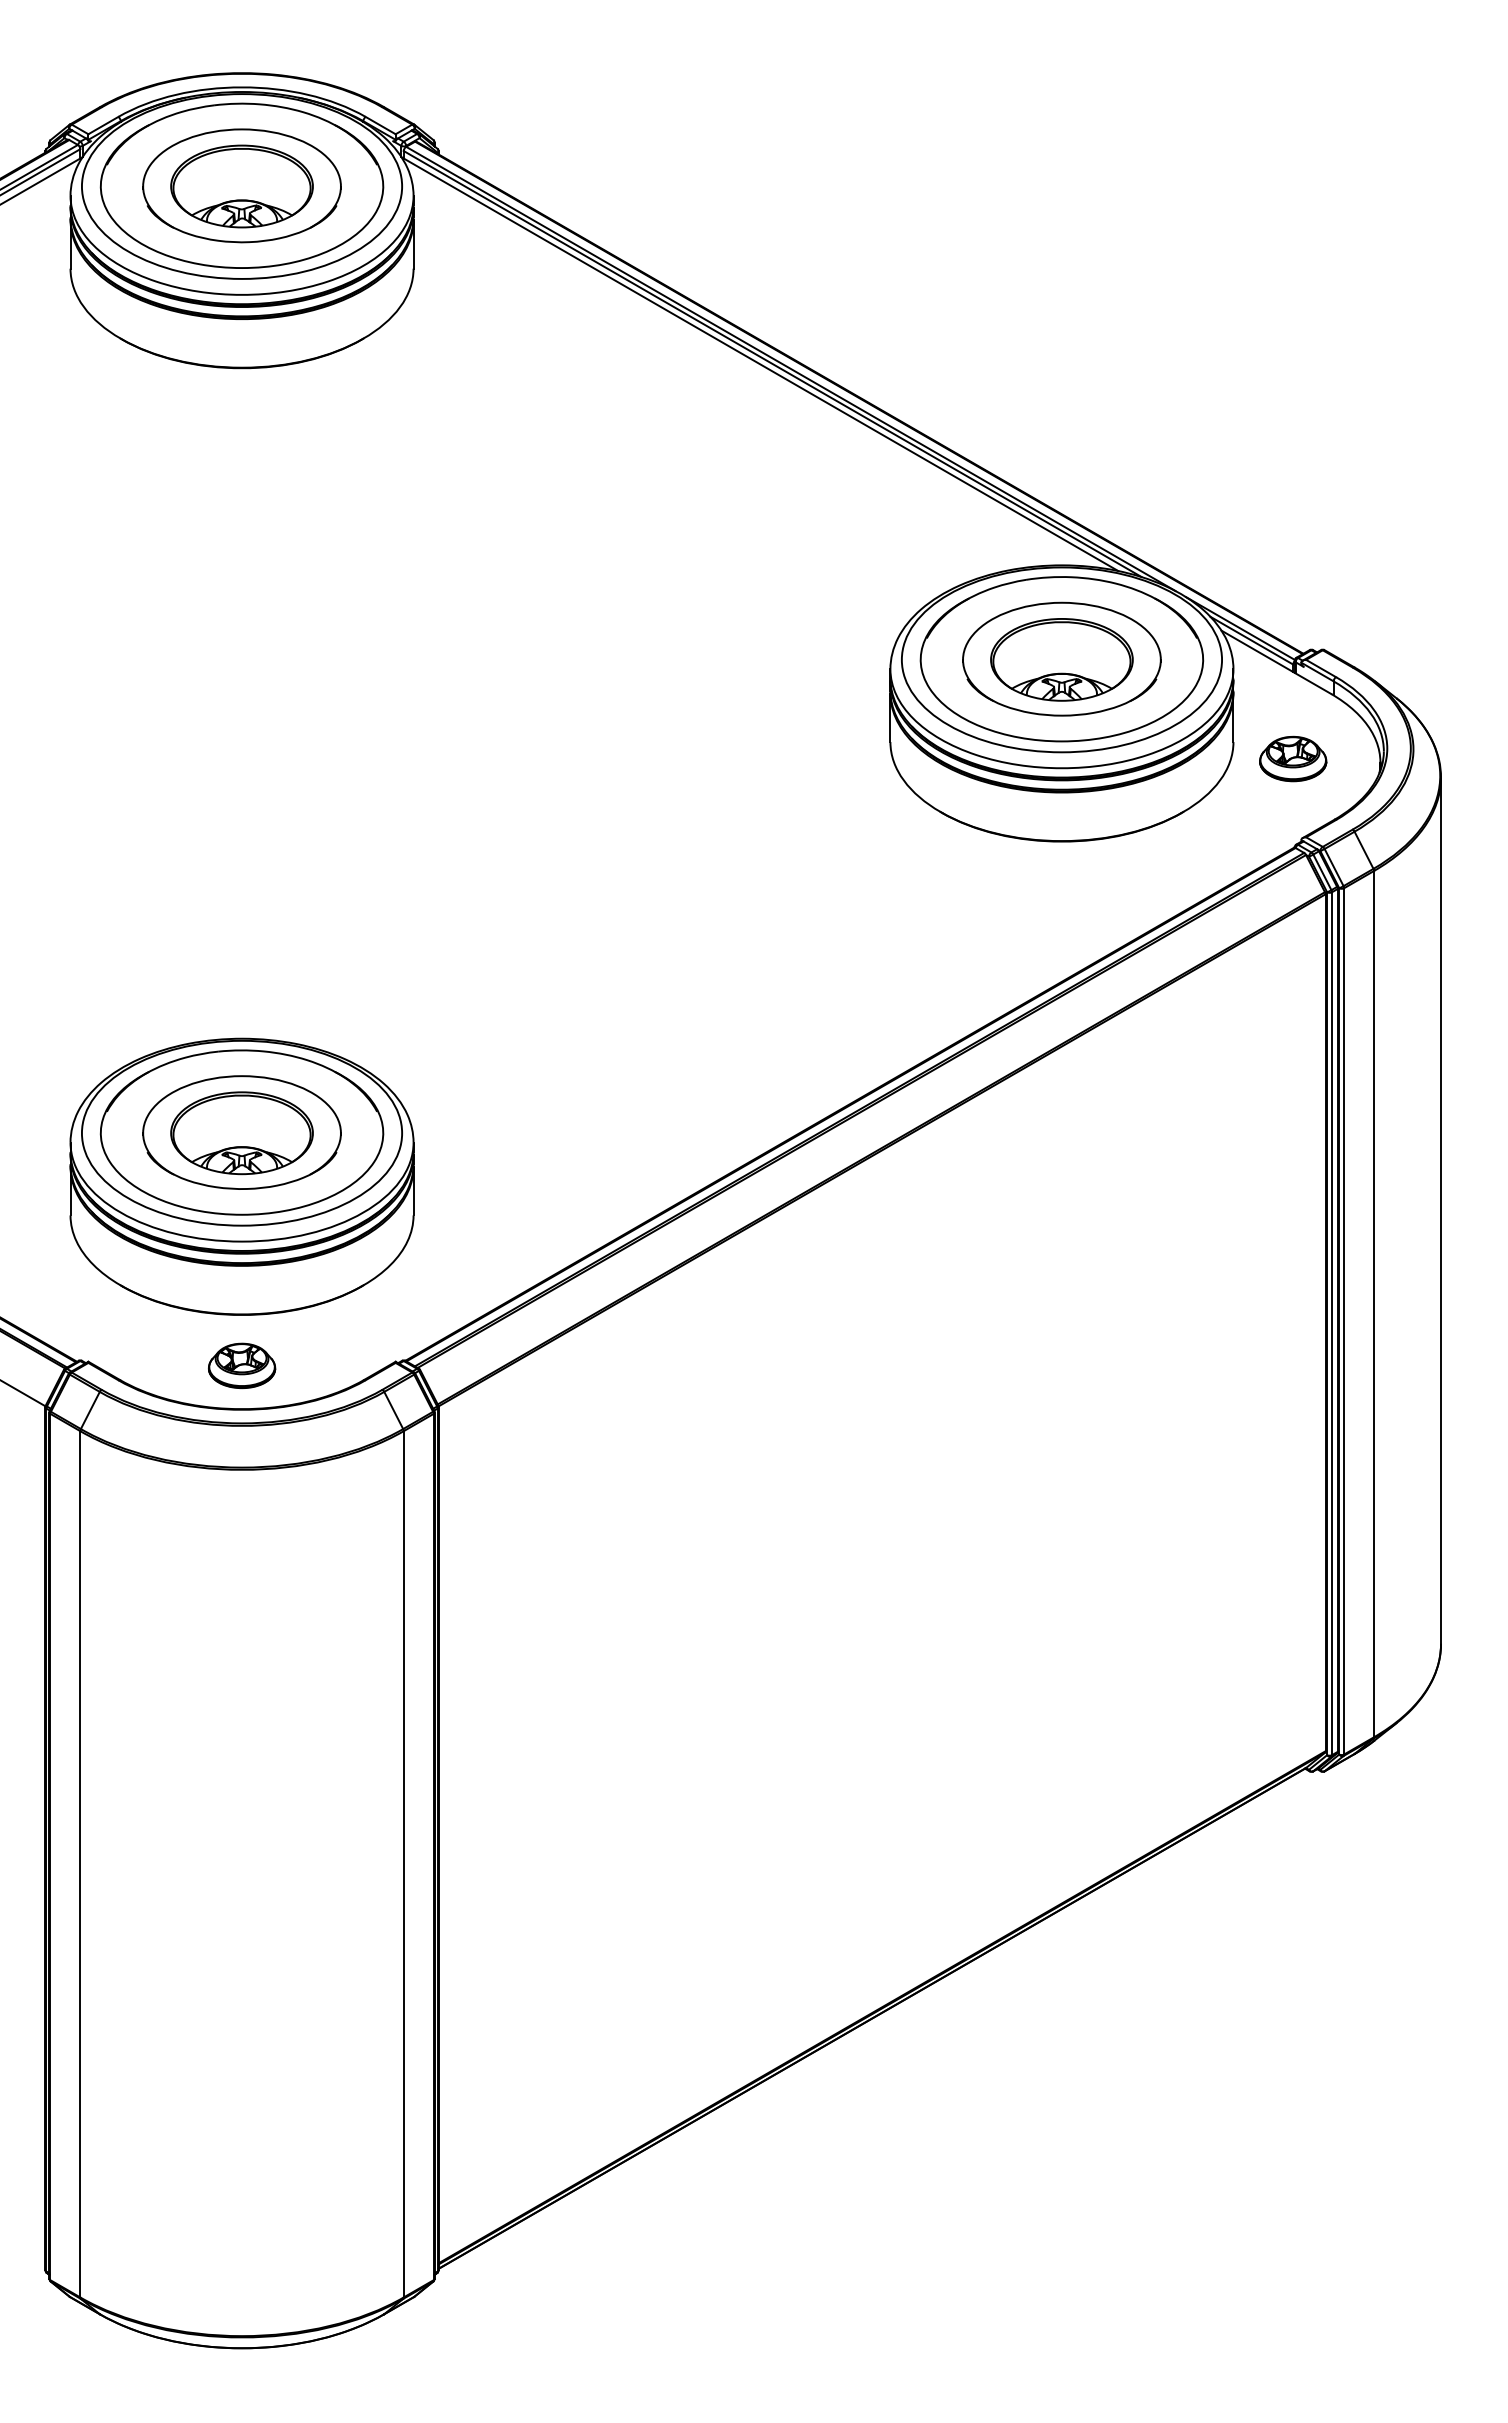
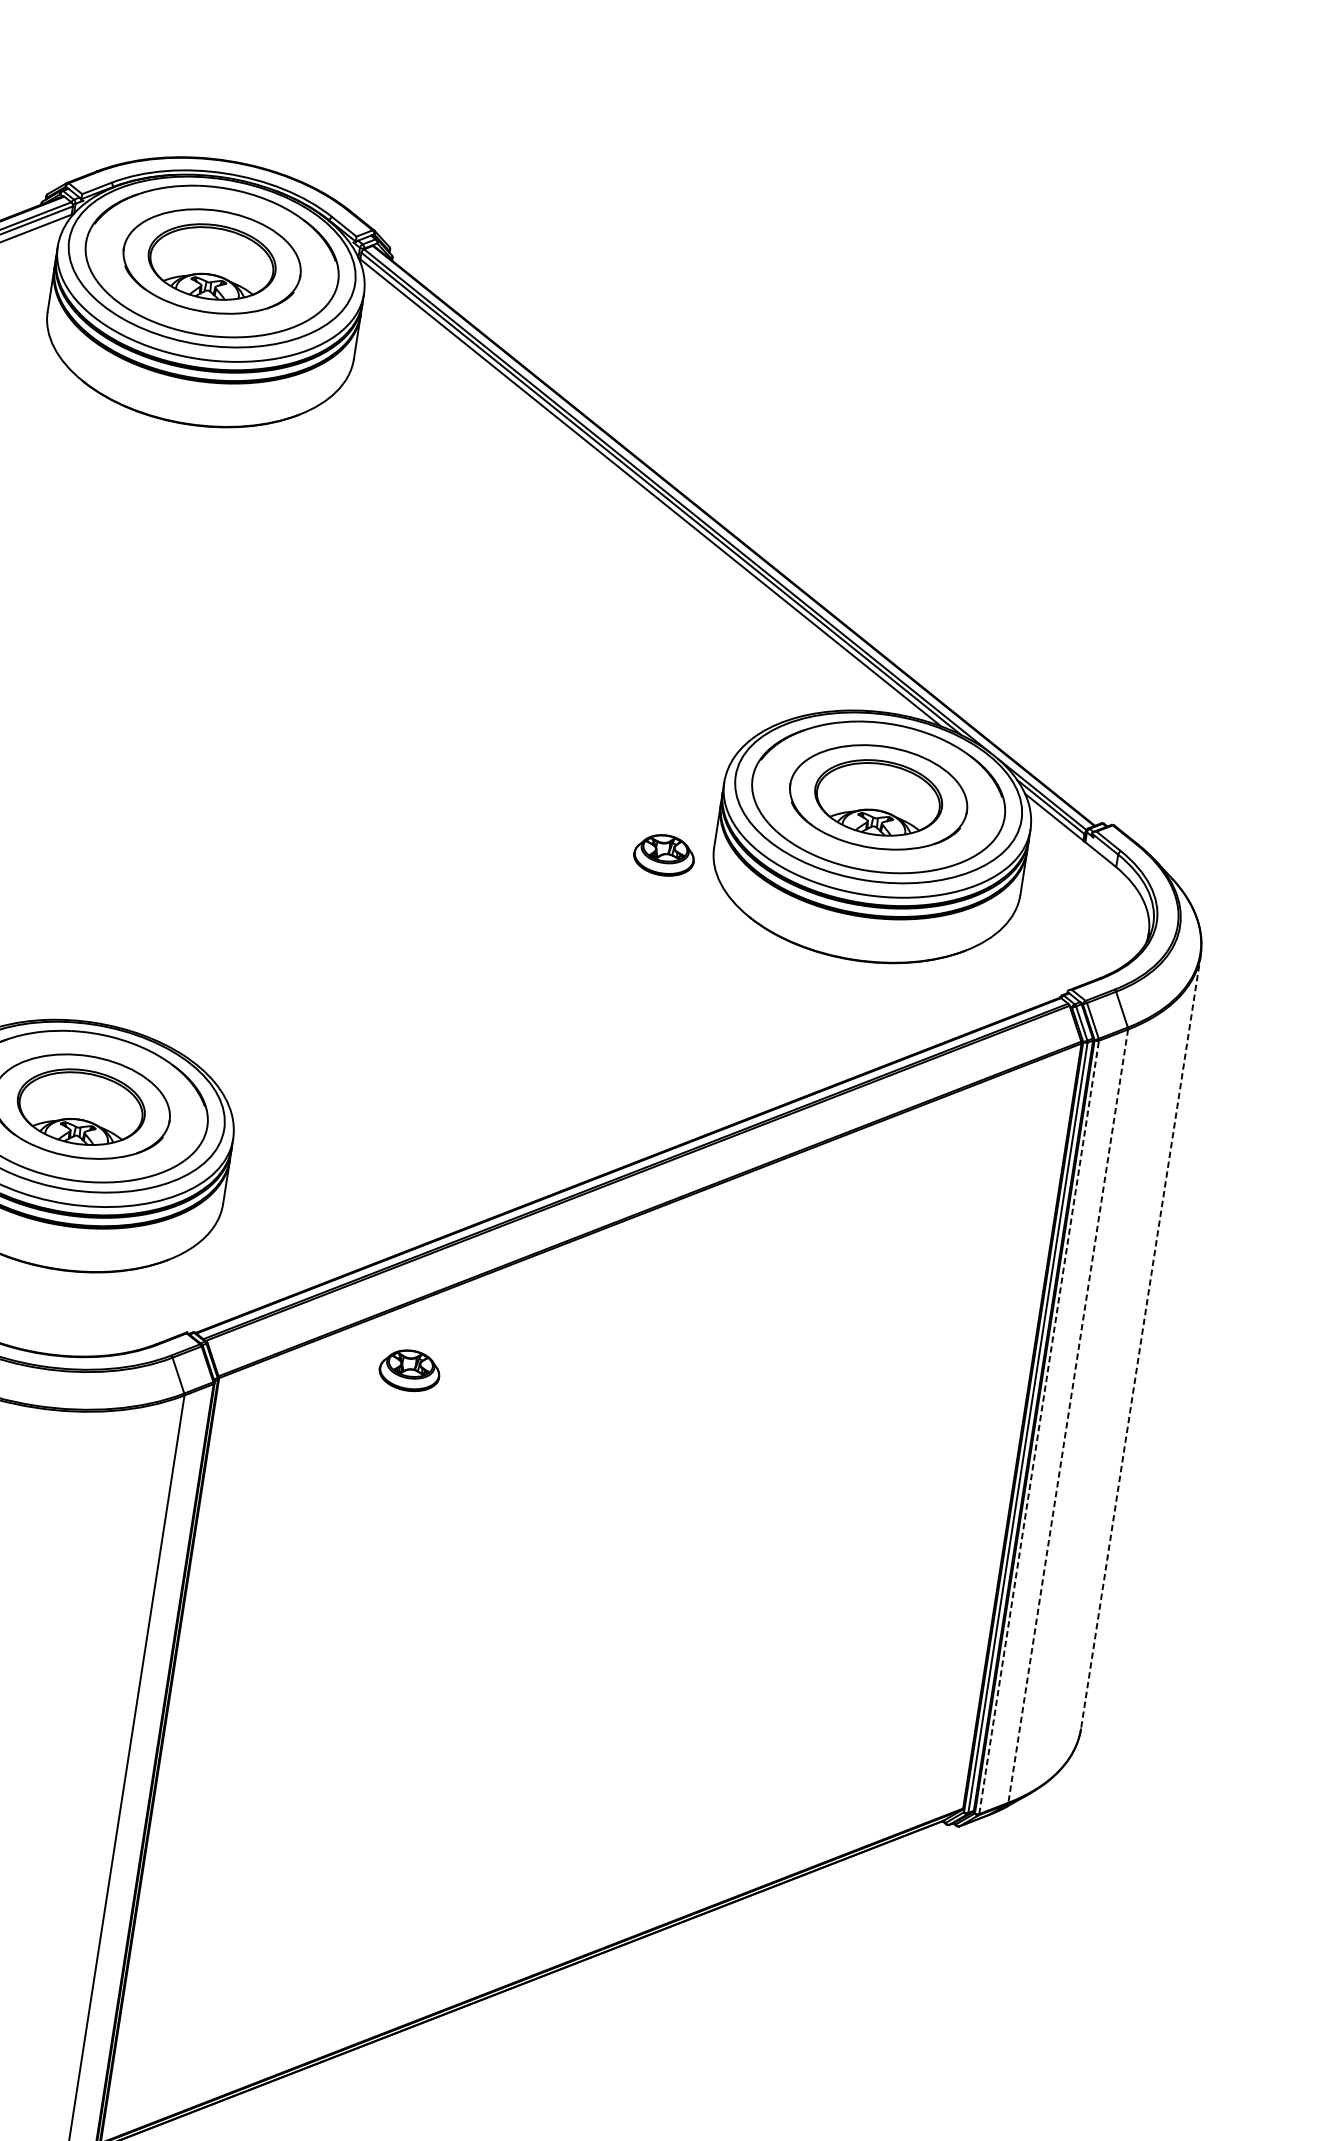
part: (1293, 758) -> (664, 854), moved
line: (1441, 1211) -> (1141, 1342), solid -> dashed
line: (1374, 1304) -> (1068, 1416), solid -> dashed
line: (1344, 1320) -> (1039, 1426), solid -> dashed
part: (242, 1365) -> (410, 1370), moved

